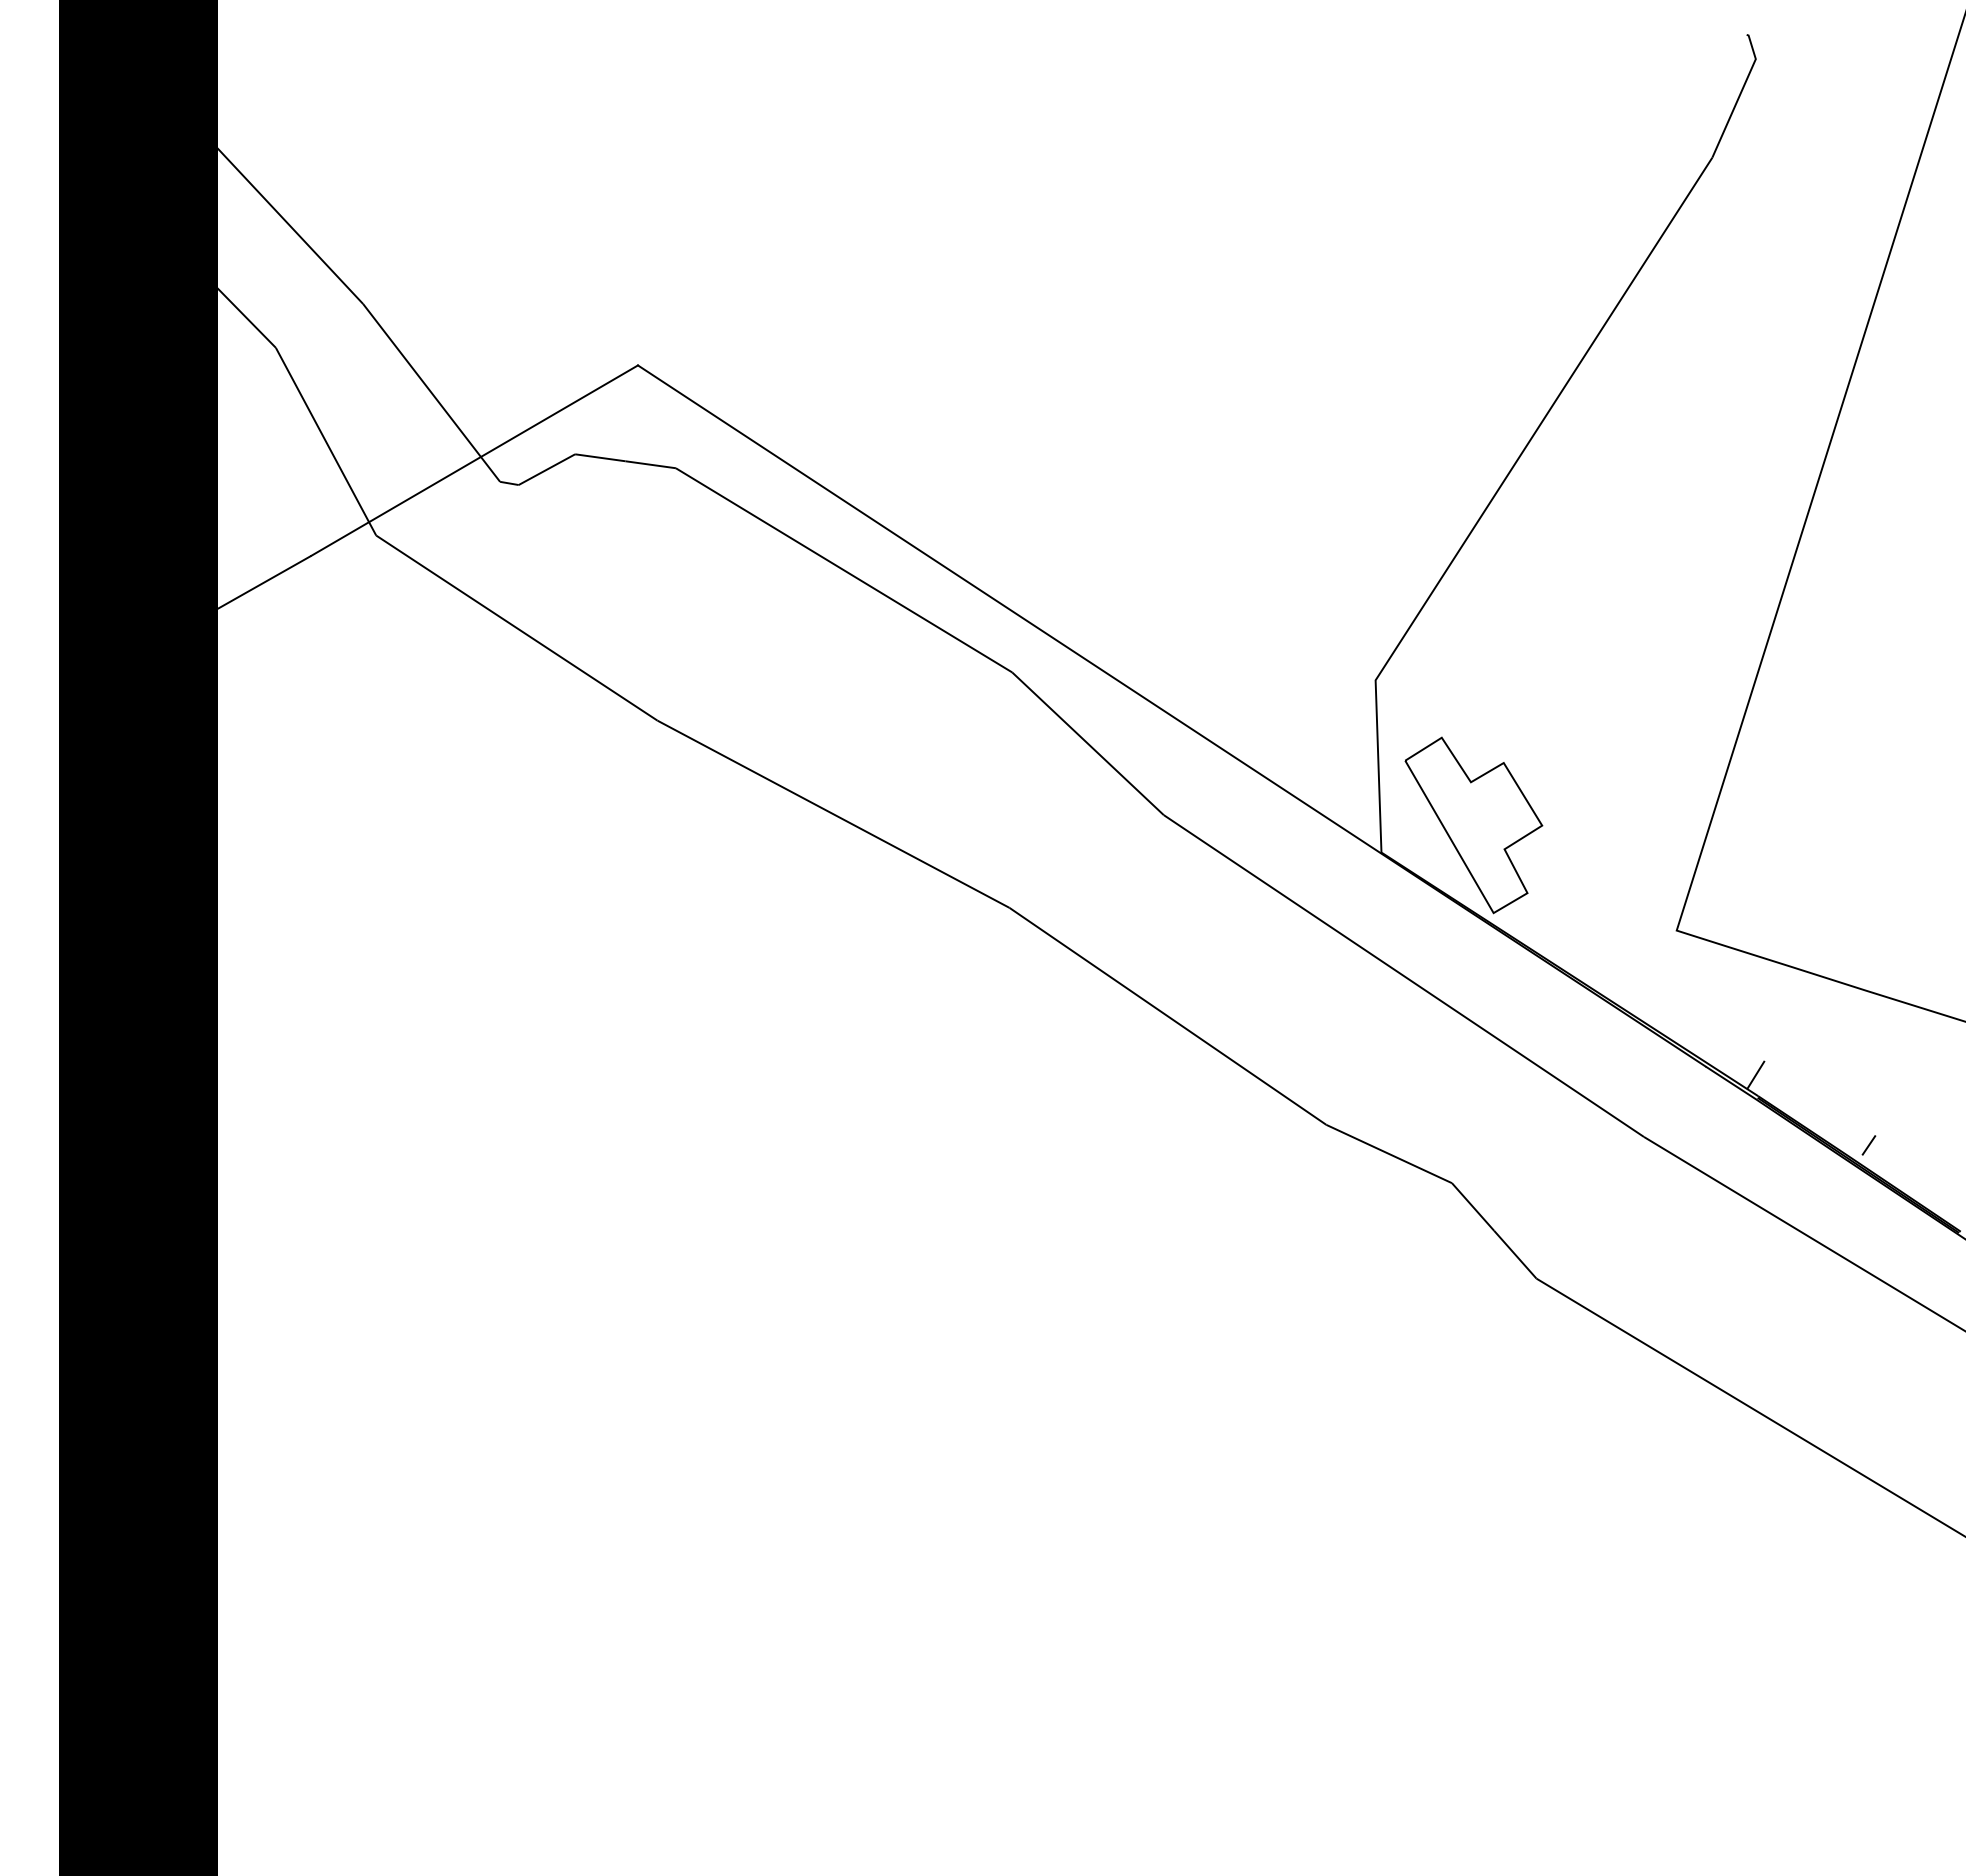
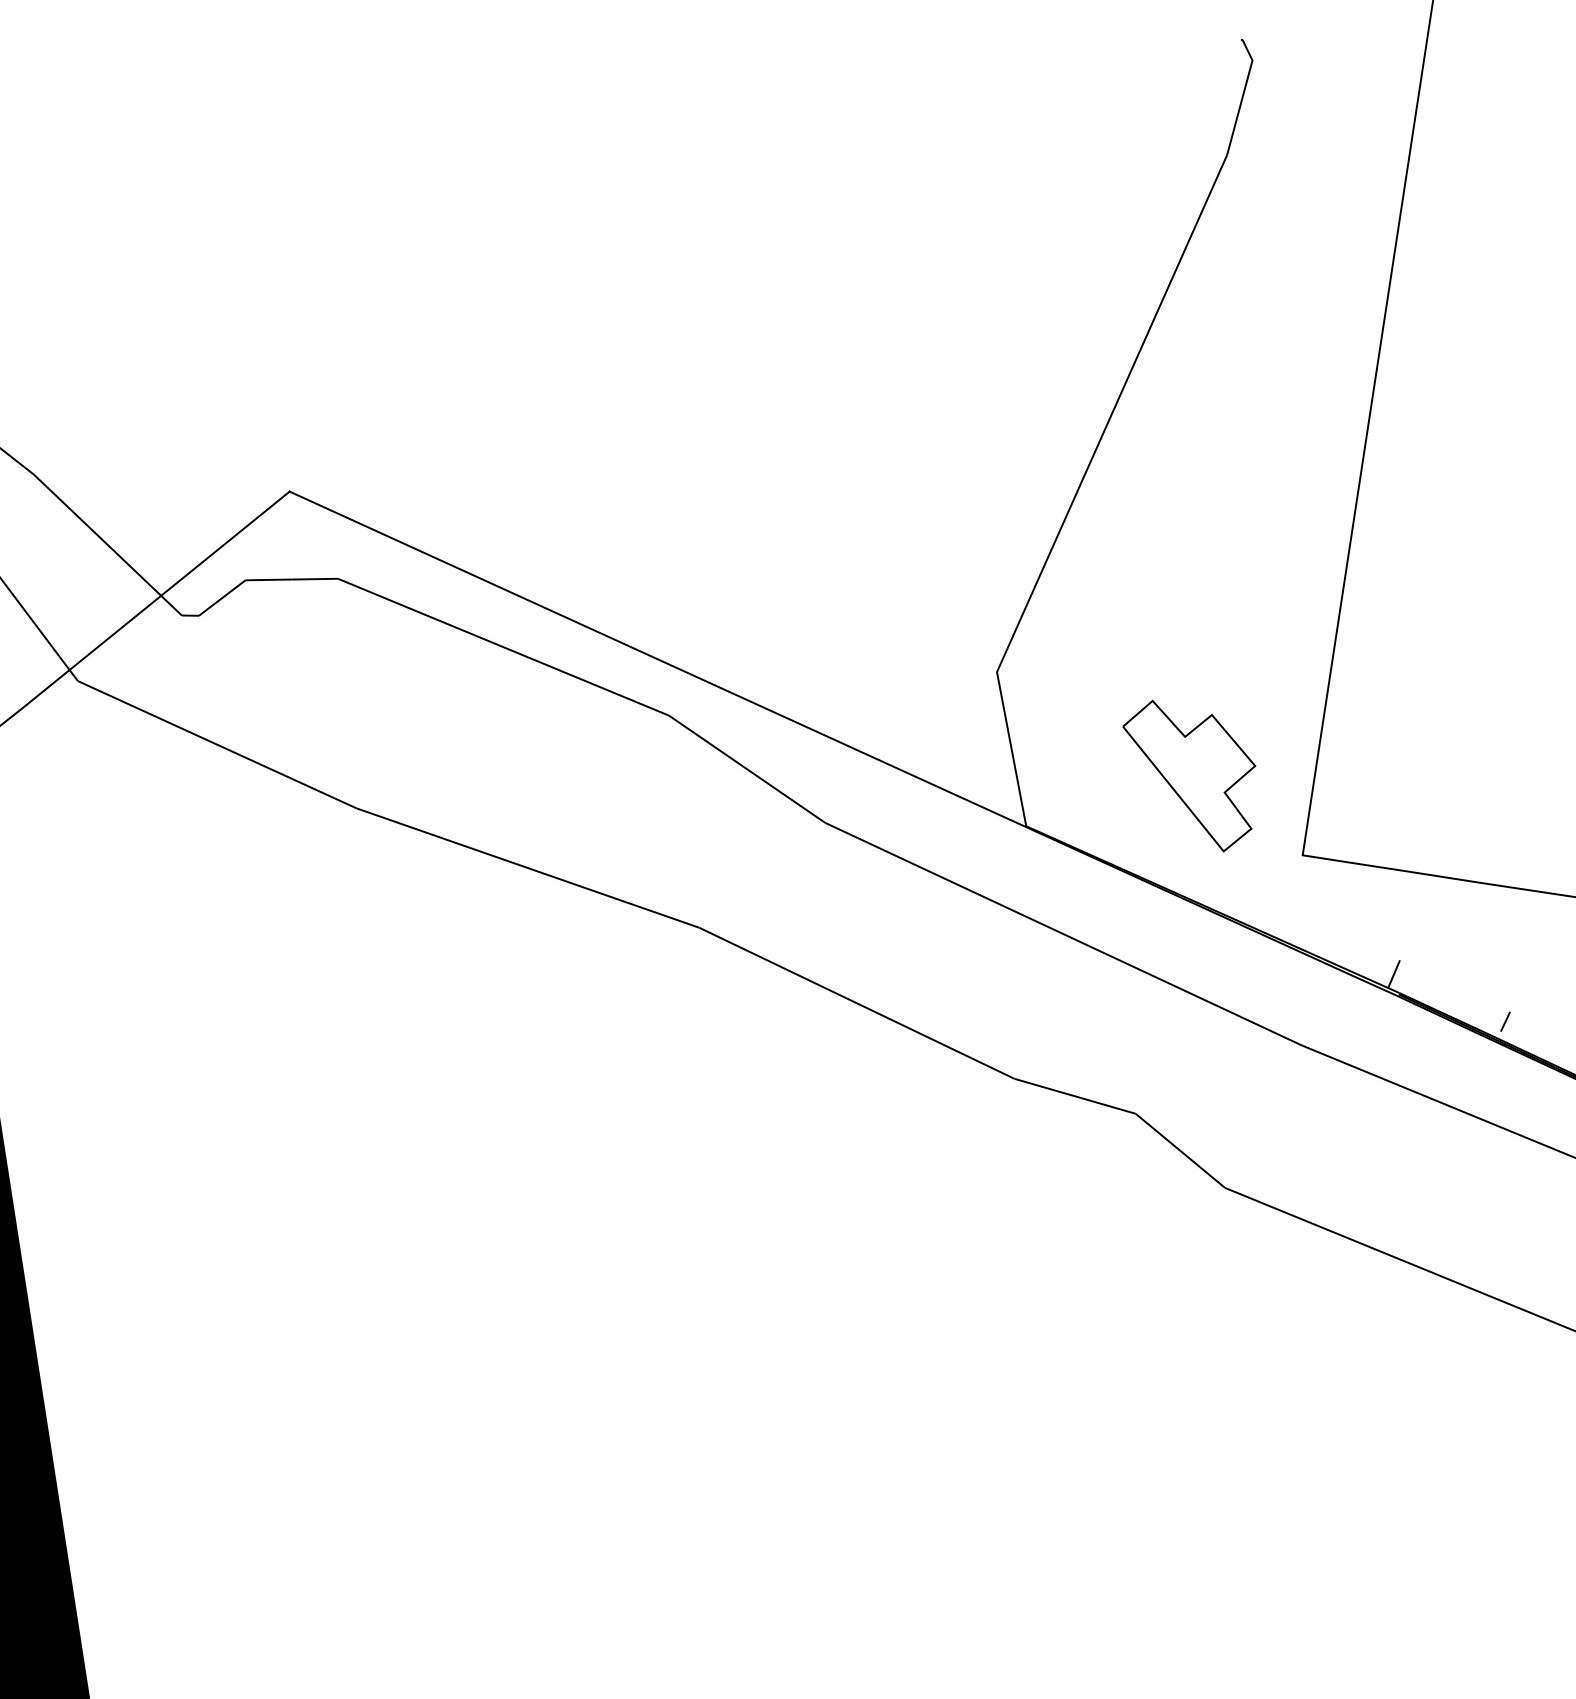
part: (1473, 825) -> (1193, 775), moved

